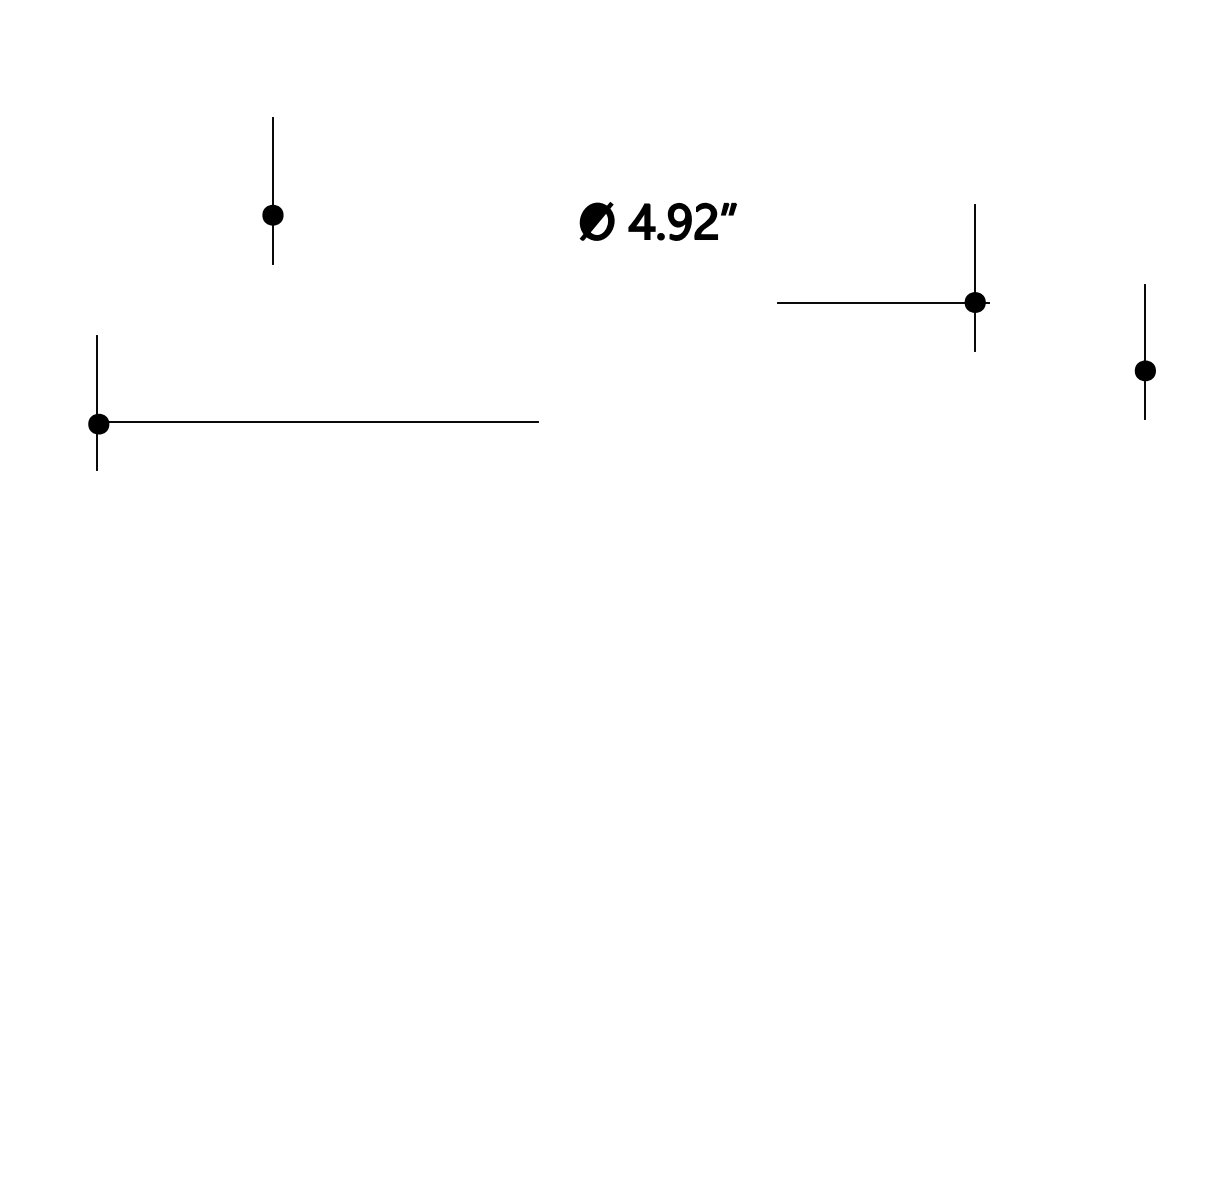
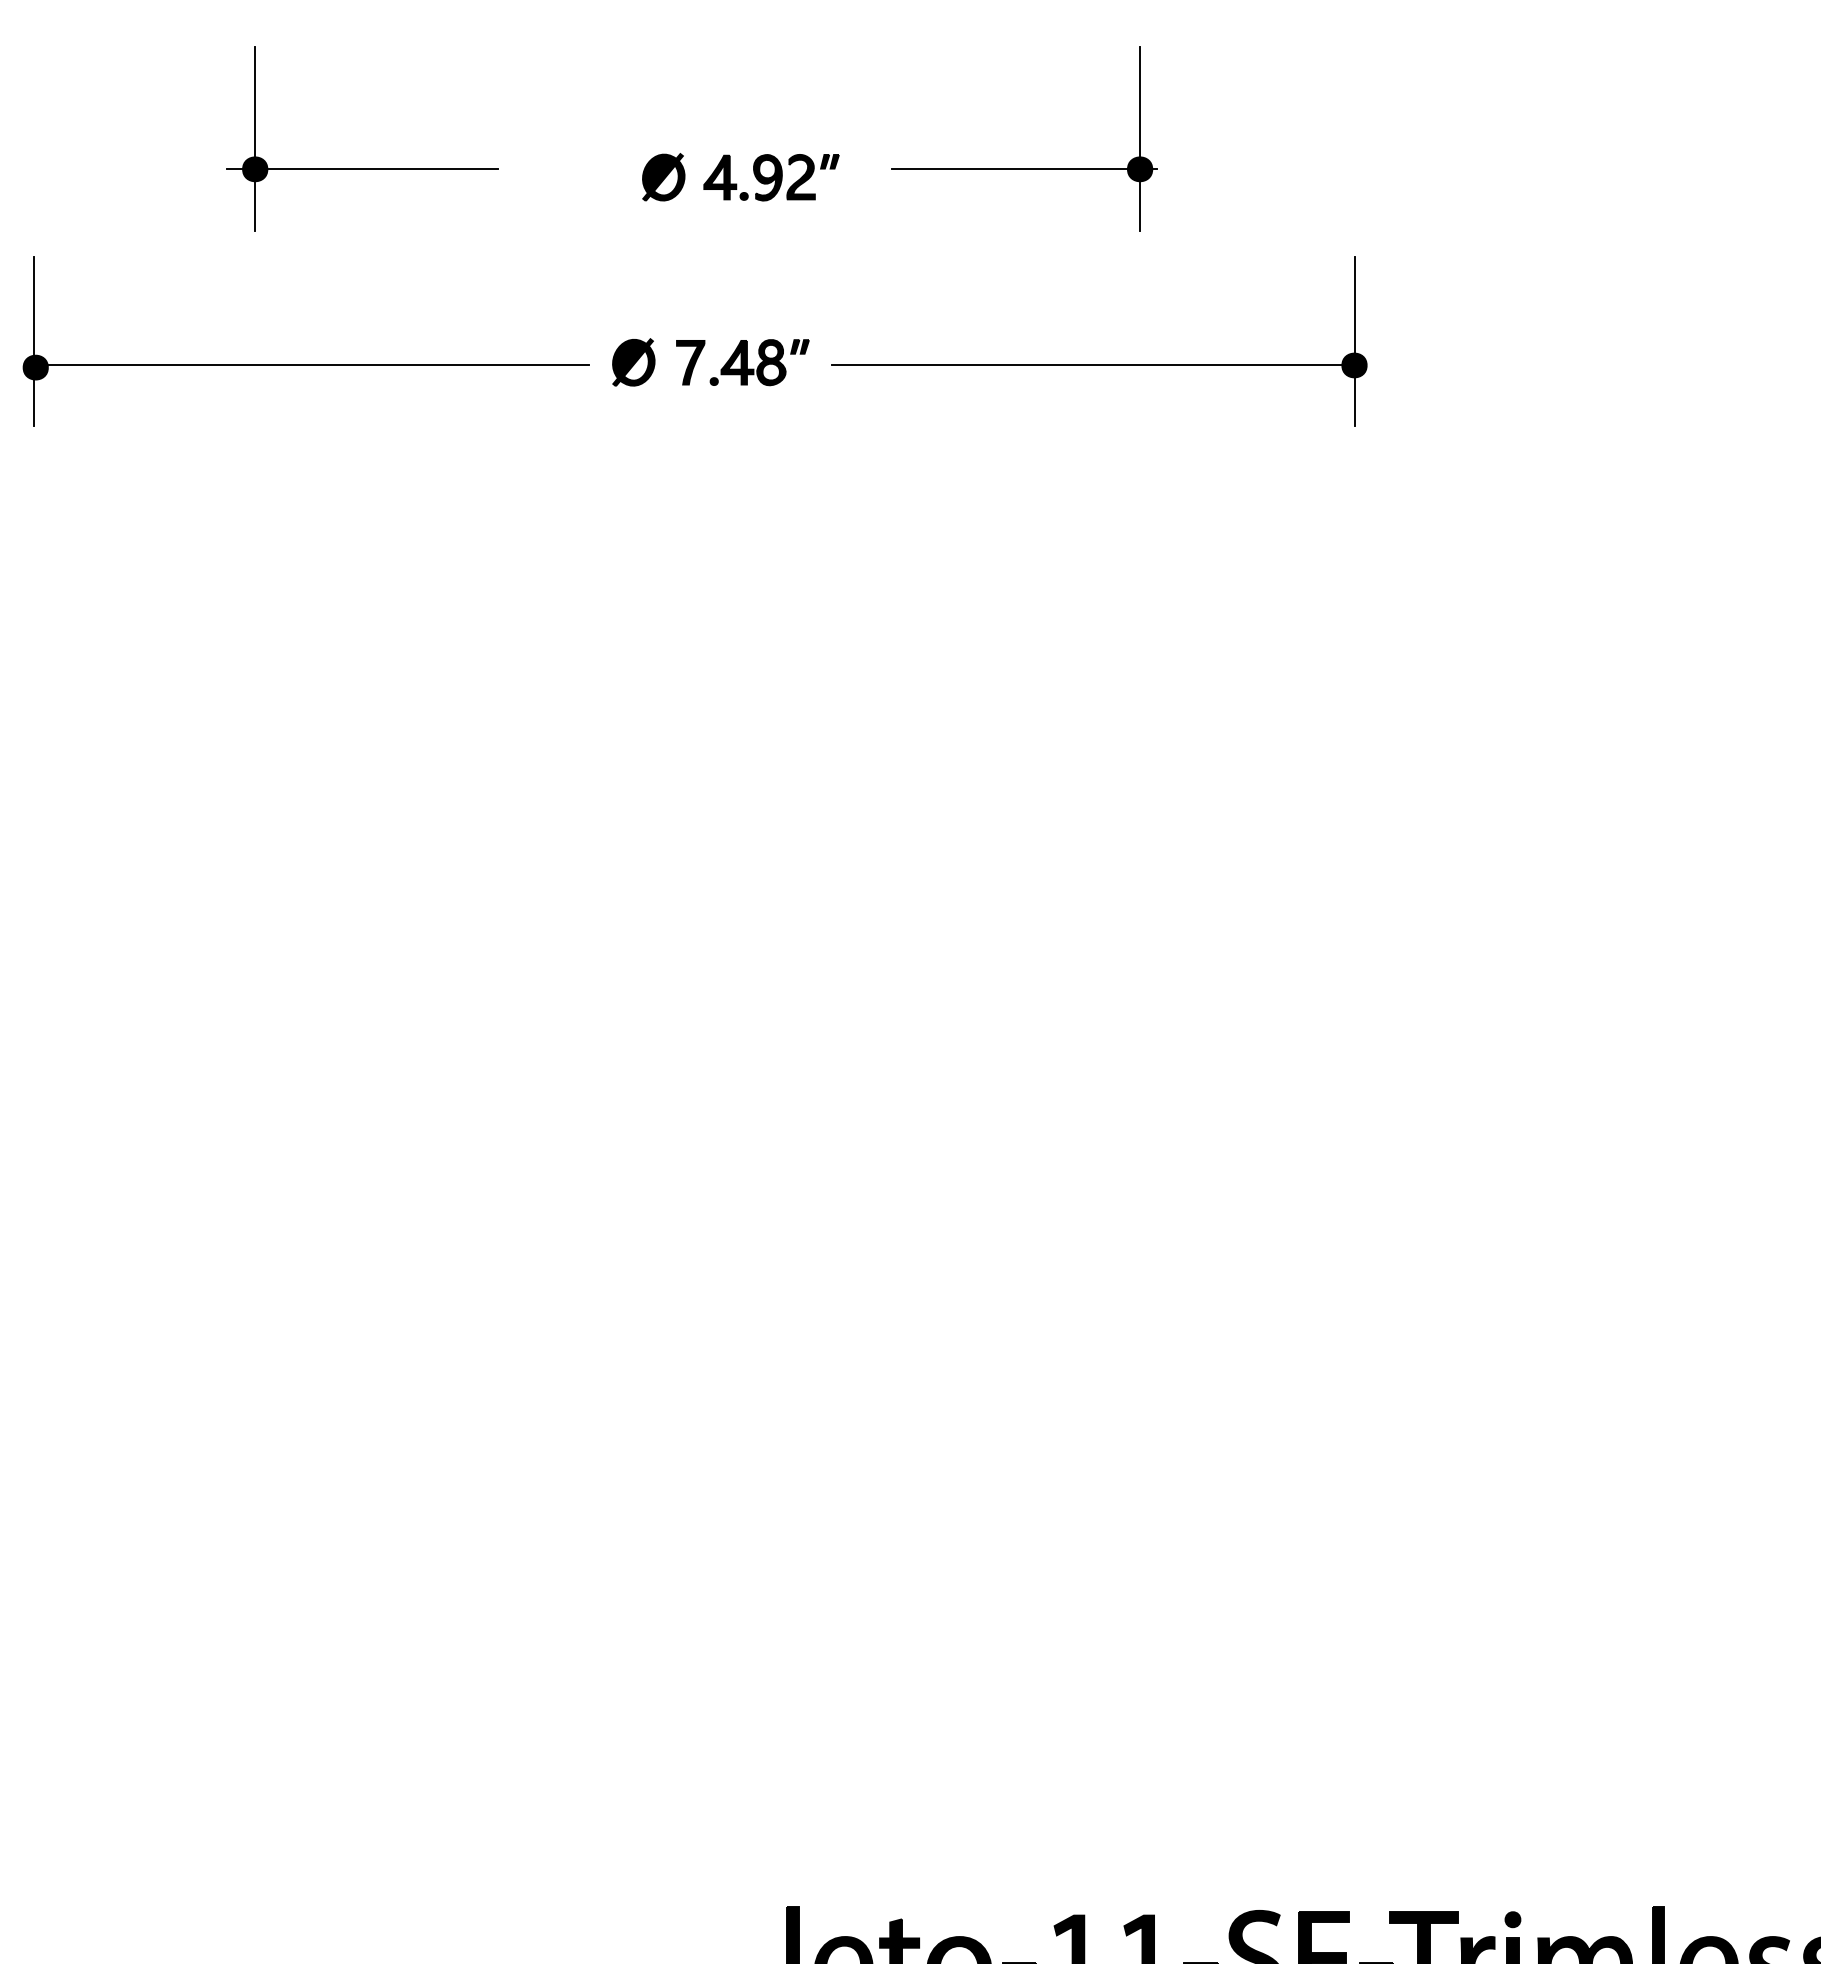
line: (358, 215) -> (362, 169), added
part: (883, 301) -> (1024, 168), moved
line: (938, 370) -> (1093, 365), added
part: (642, 374) -> (720, 369), added
part: (312, 421) -> (305, 364), moved

